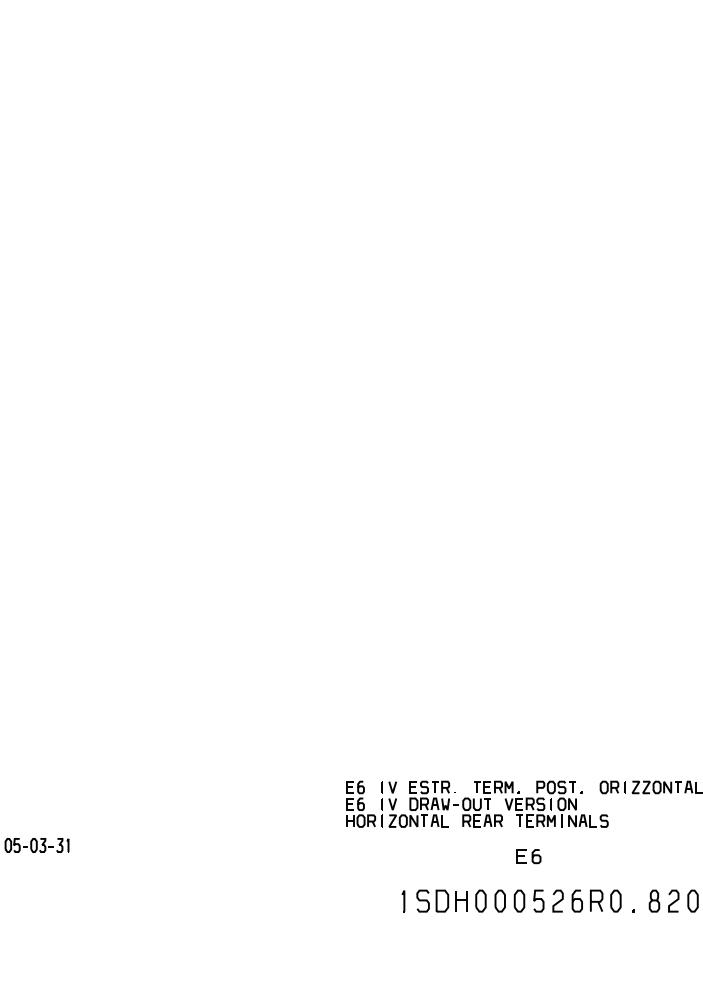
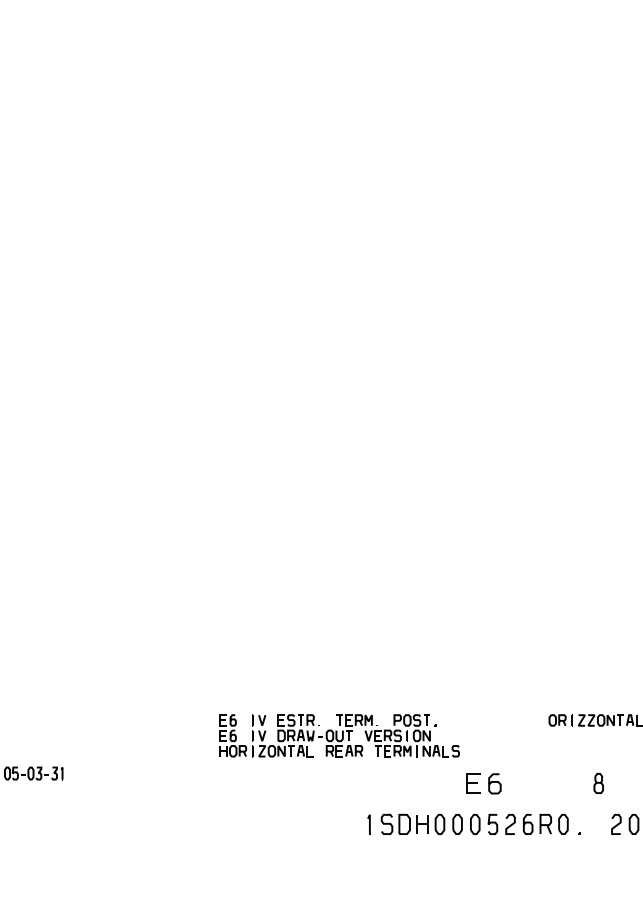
part: (477, 803) -> (339, 735), moved
part: (528, 856) -> (483, 783), size x1.6
curve: (654, 901) -> (598, 783), moved

